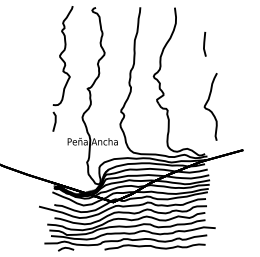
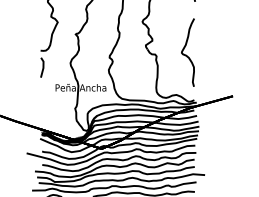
curve: (208, 108) -> (185, 54), moved

